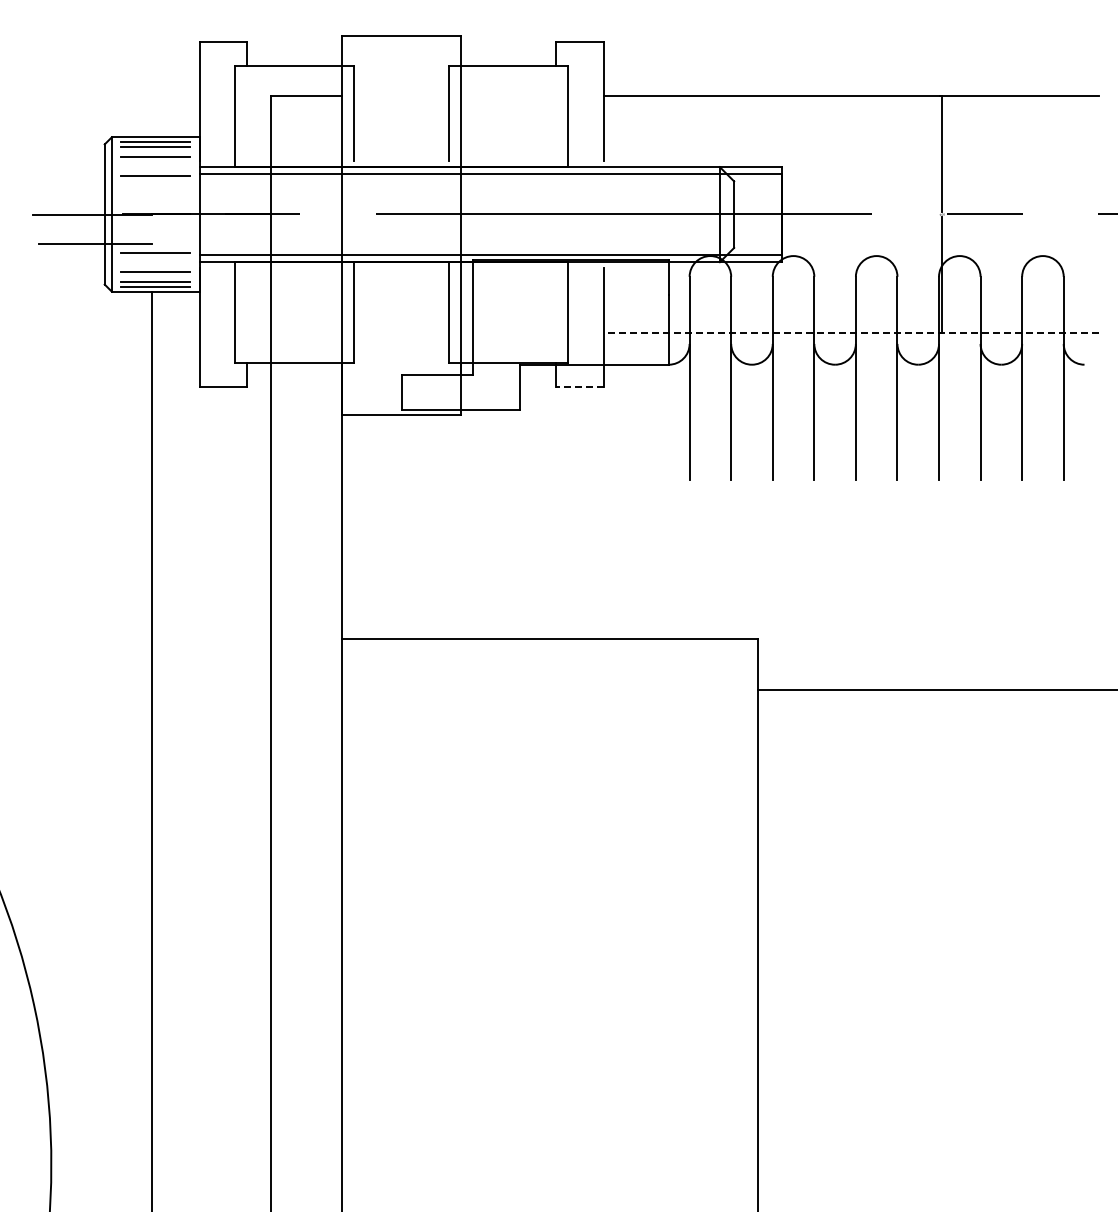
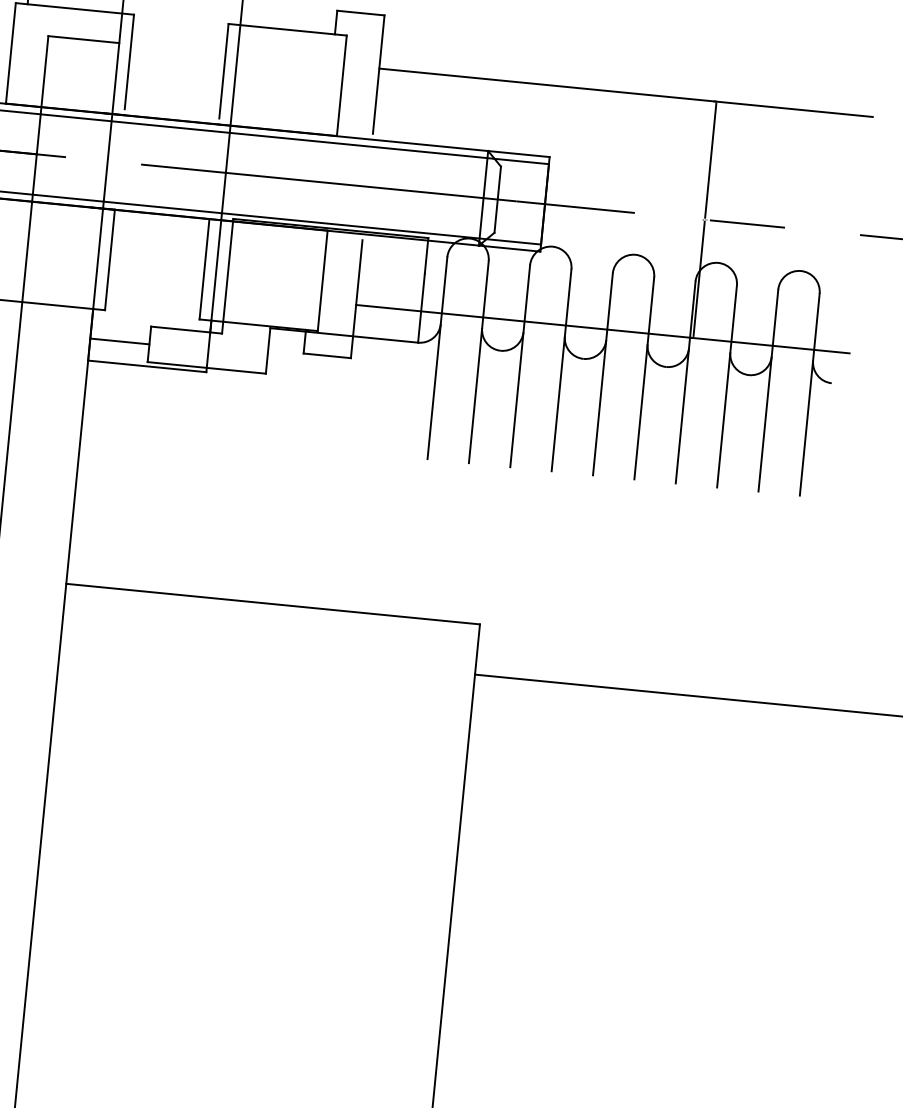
line: (851, 333) -> (602, 329), dashed -> solid
line: (579, 386) -> (327, 355), dashed -> solid
line: (371, 392) -> (119, 341), added

